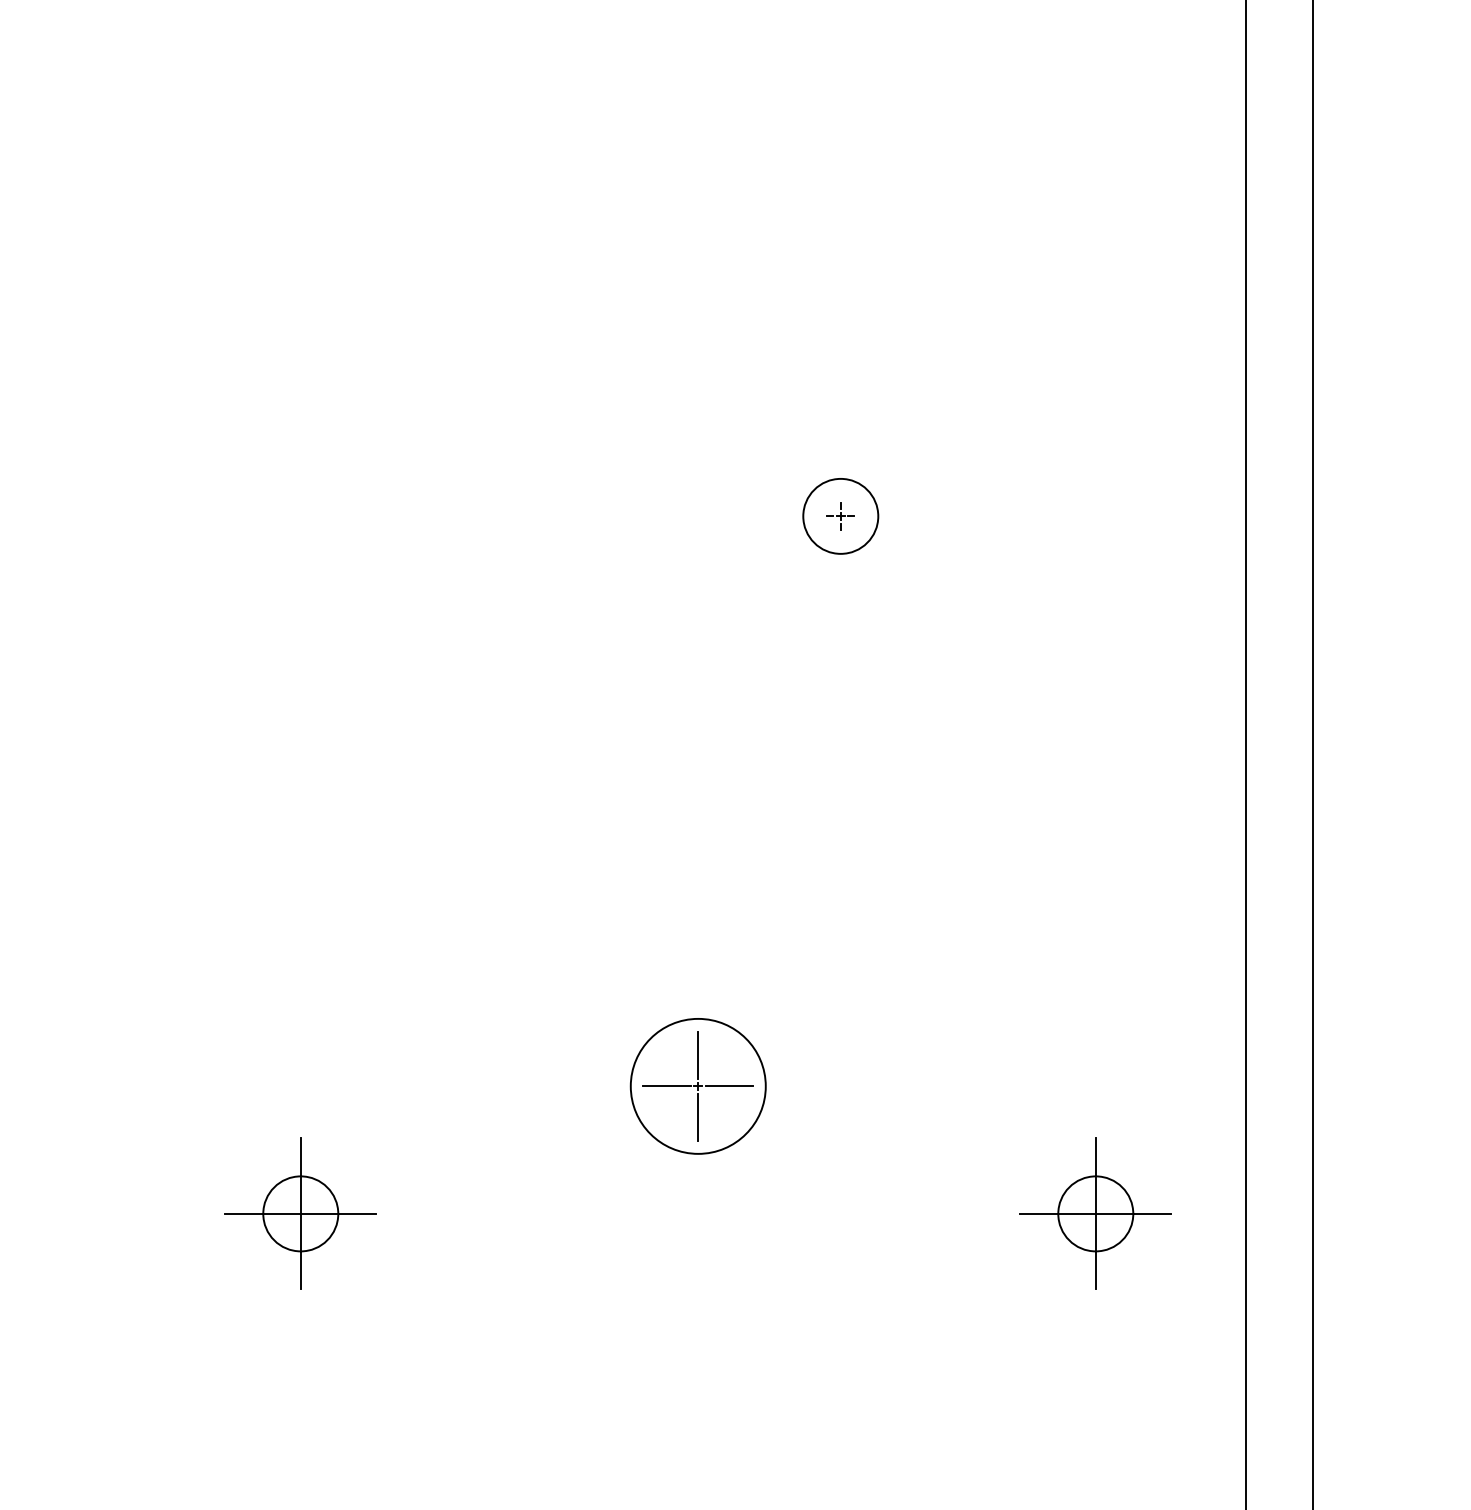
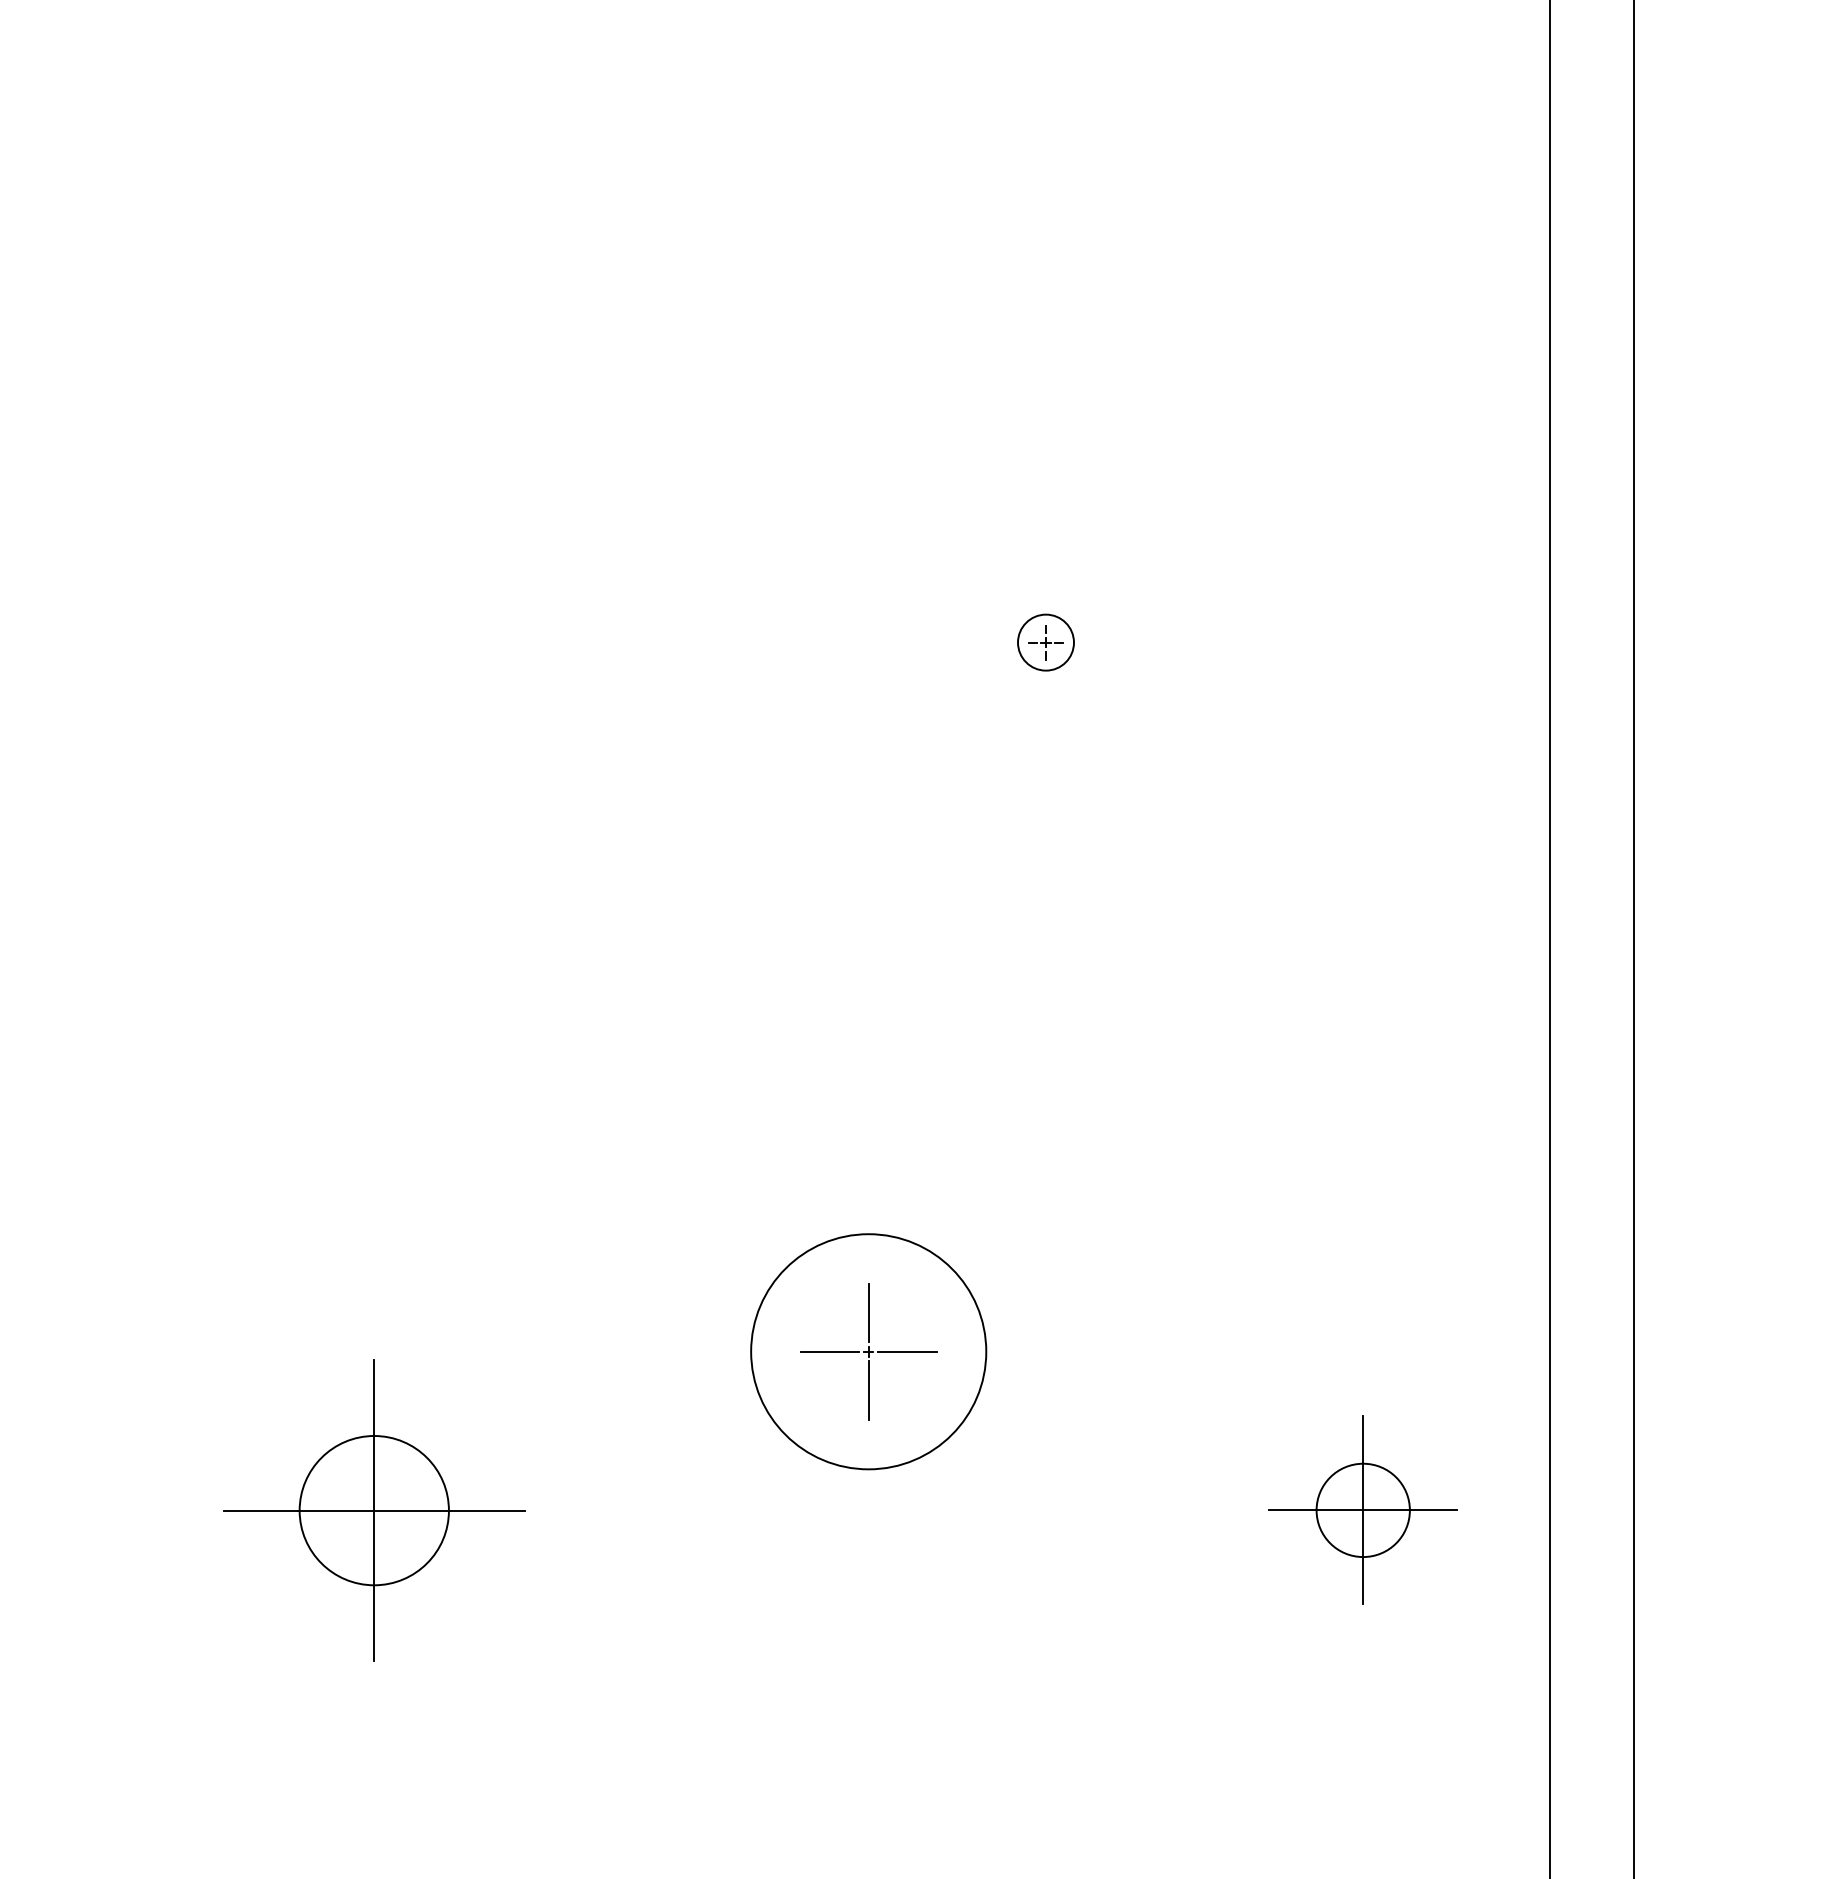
circle: (840, 516) -> (1045, 642), size x0.6
circle: (698, 1086) -> (868, 1351), size x1.4
part: (300, 1213) -> (373, 1509), size x1.6

